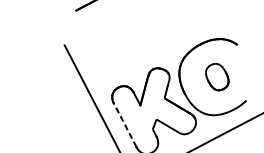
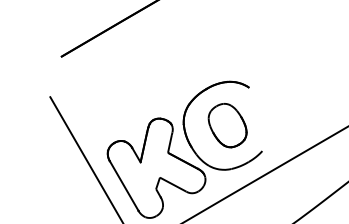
part: (217, 76) -> (227, 125), size x1.43
line: (125, 124) -> (124, 185), dashed -> solid

